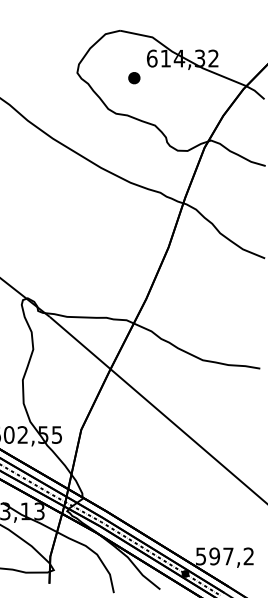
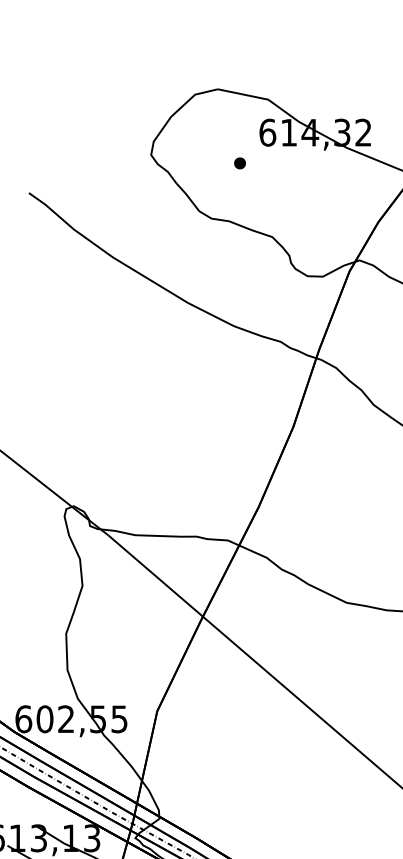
part: (134, 78) -> (240, 163), size x0.62

